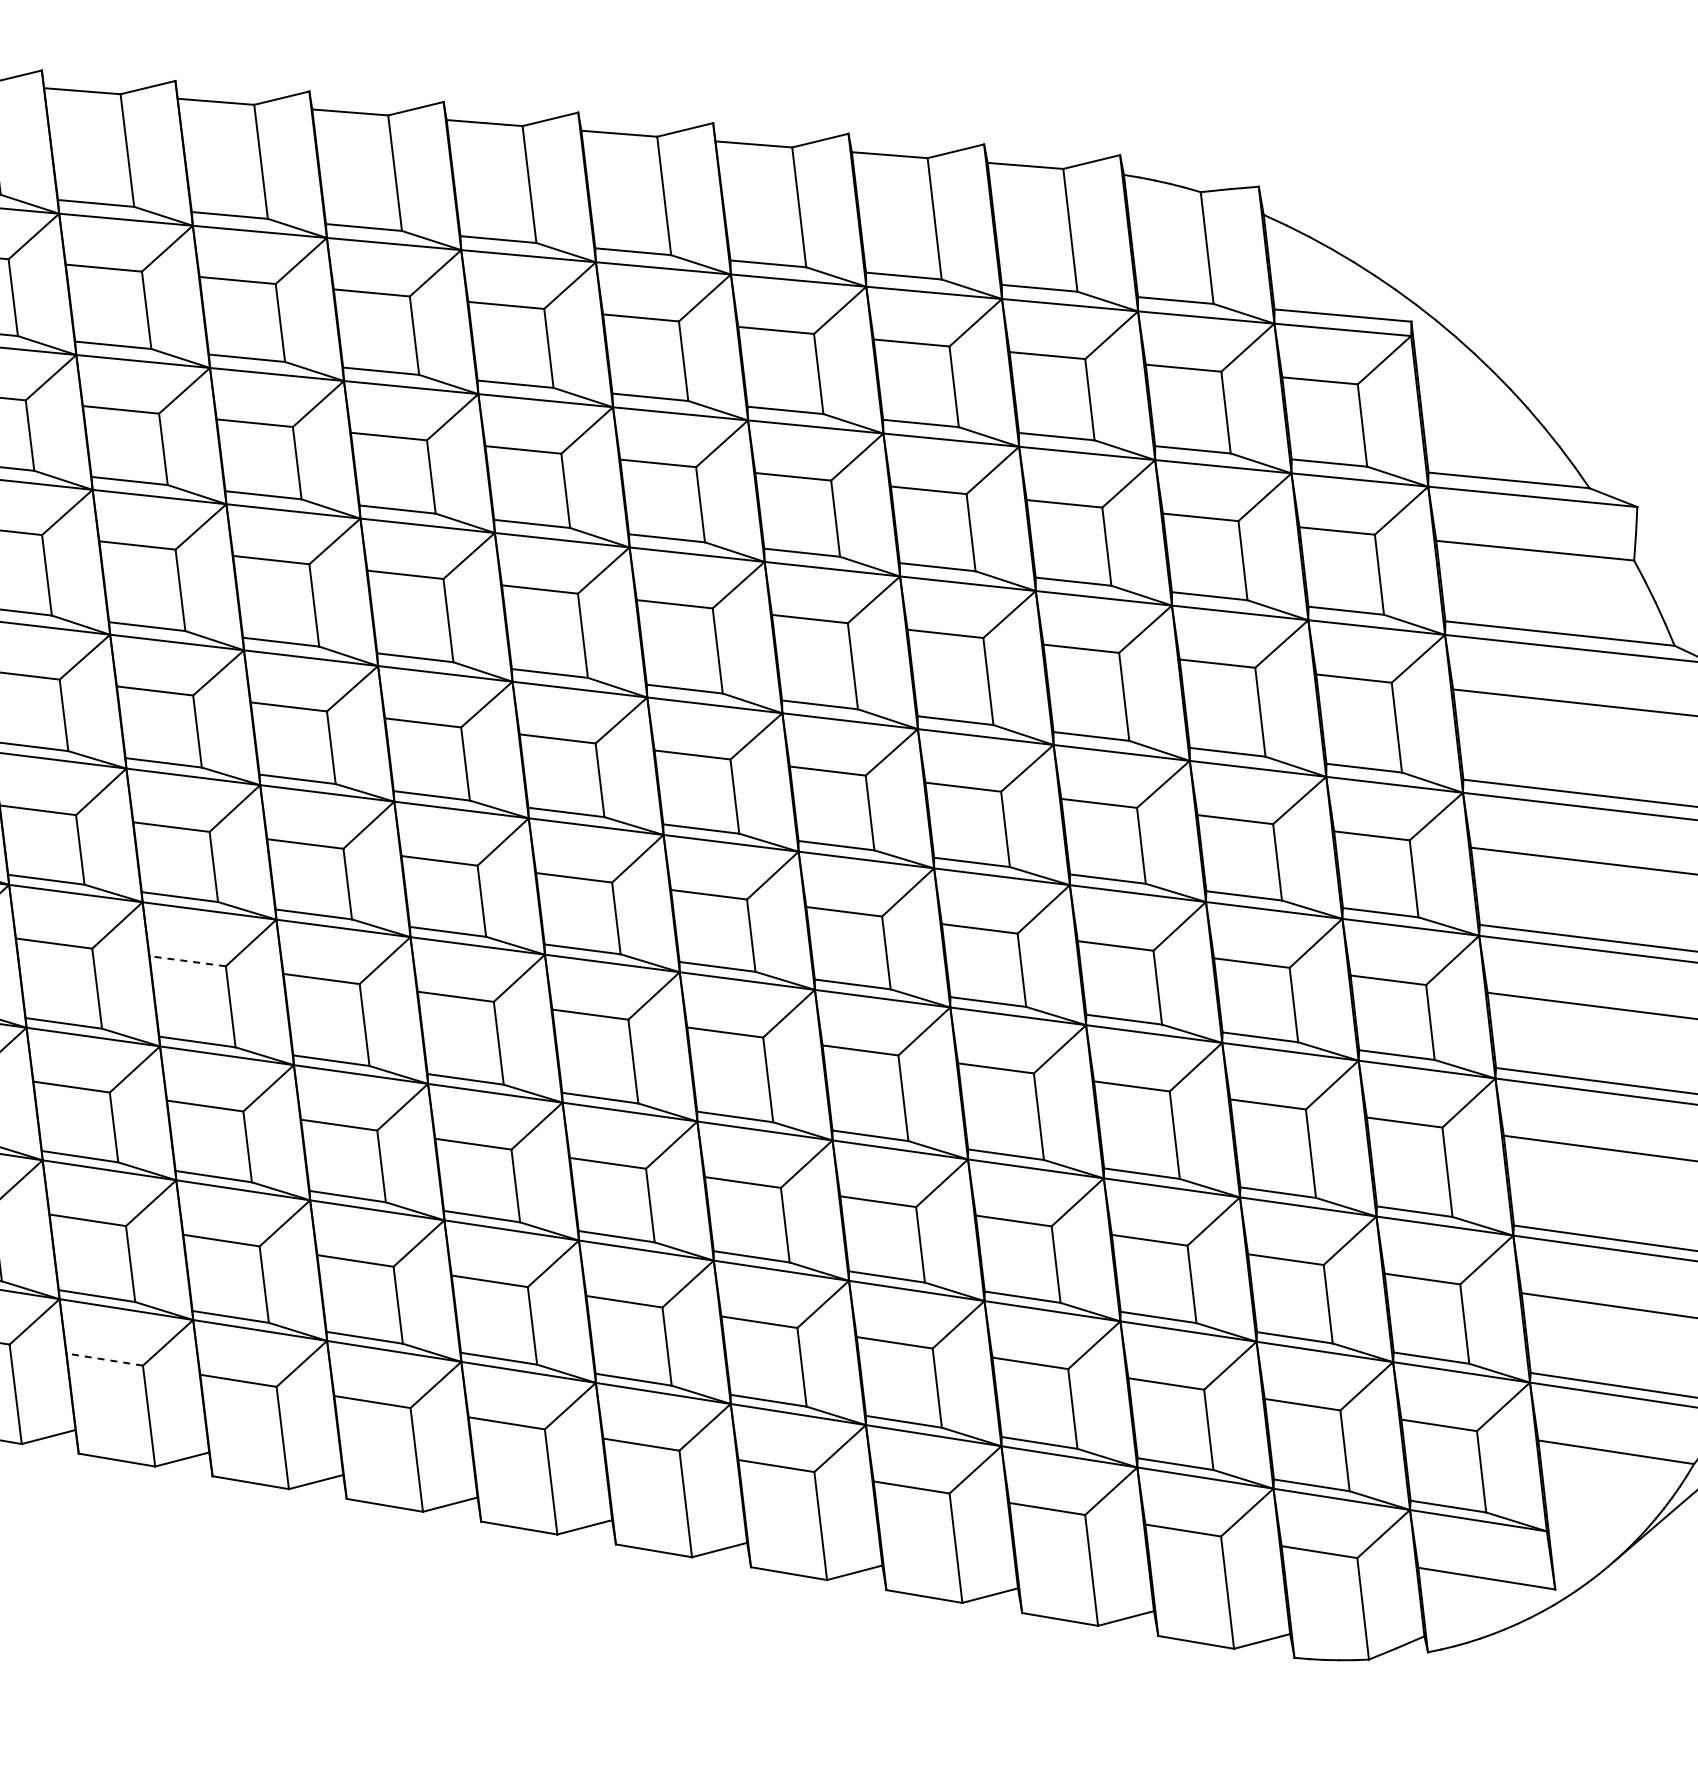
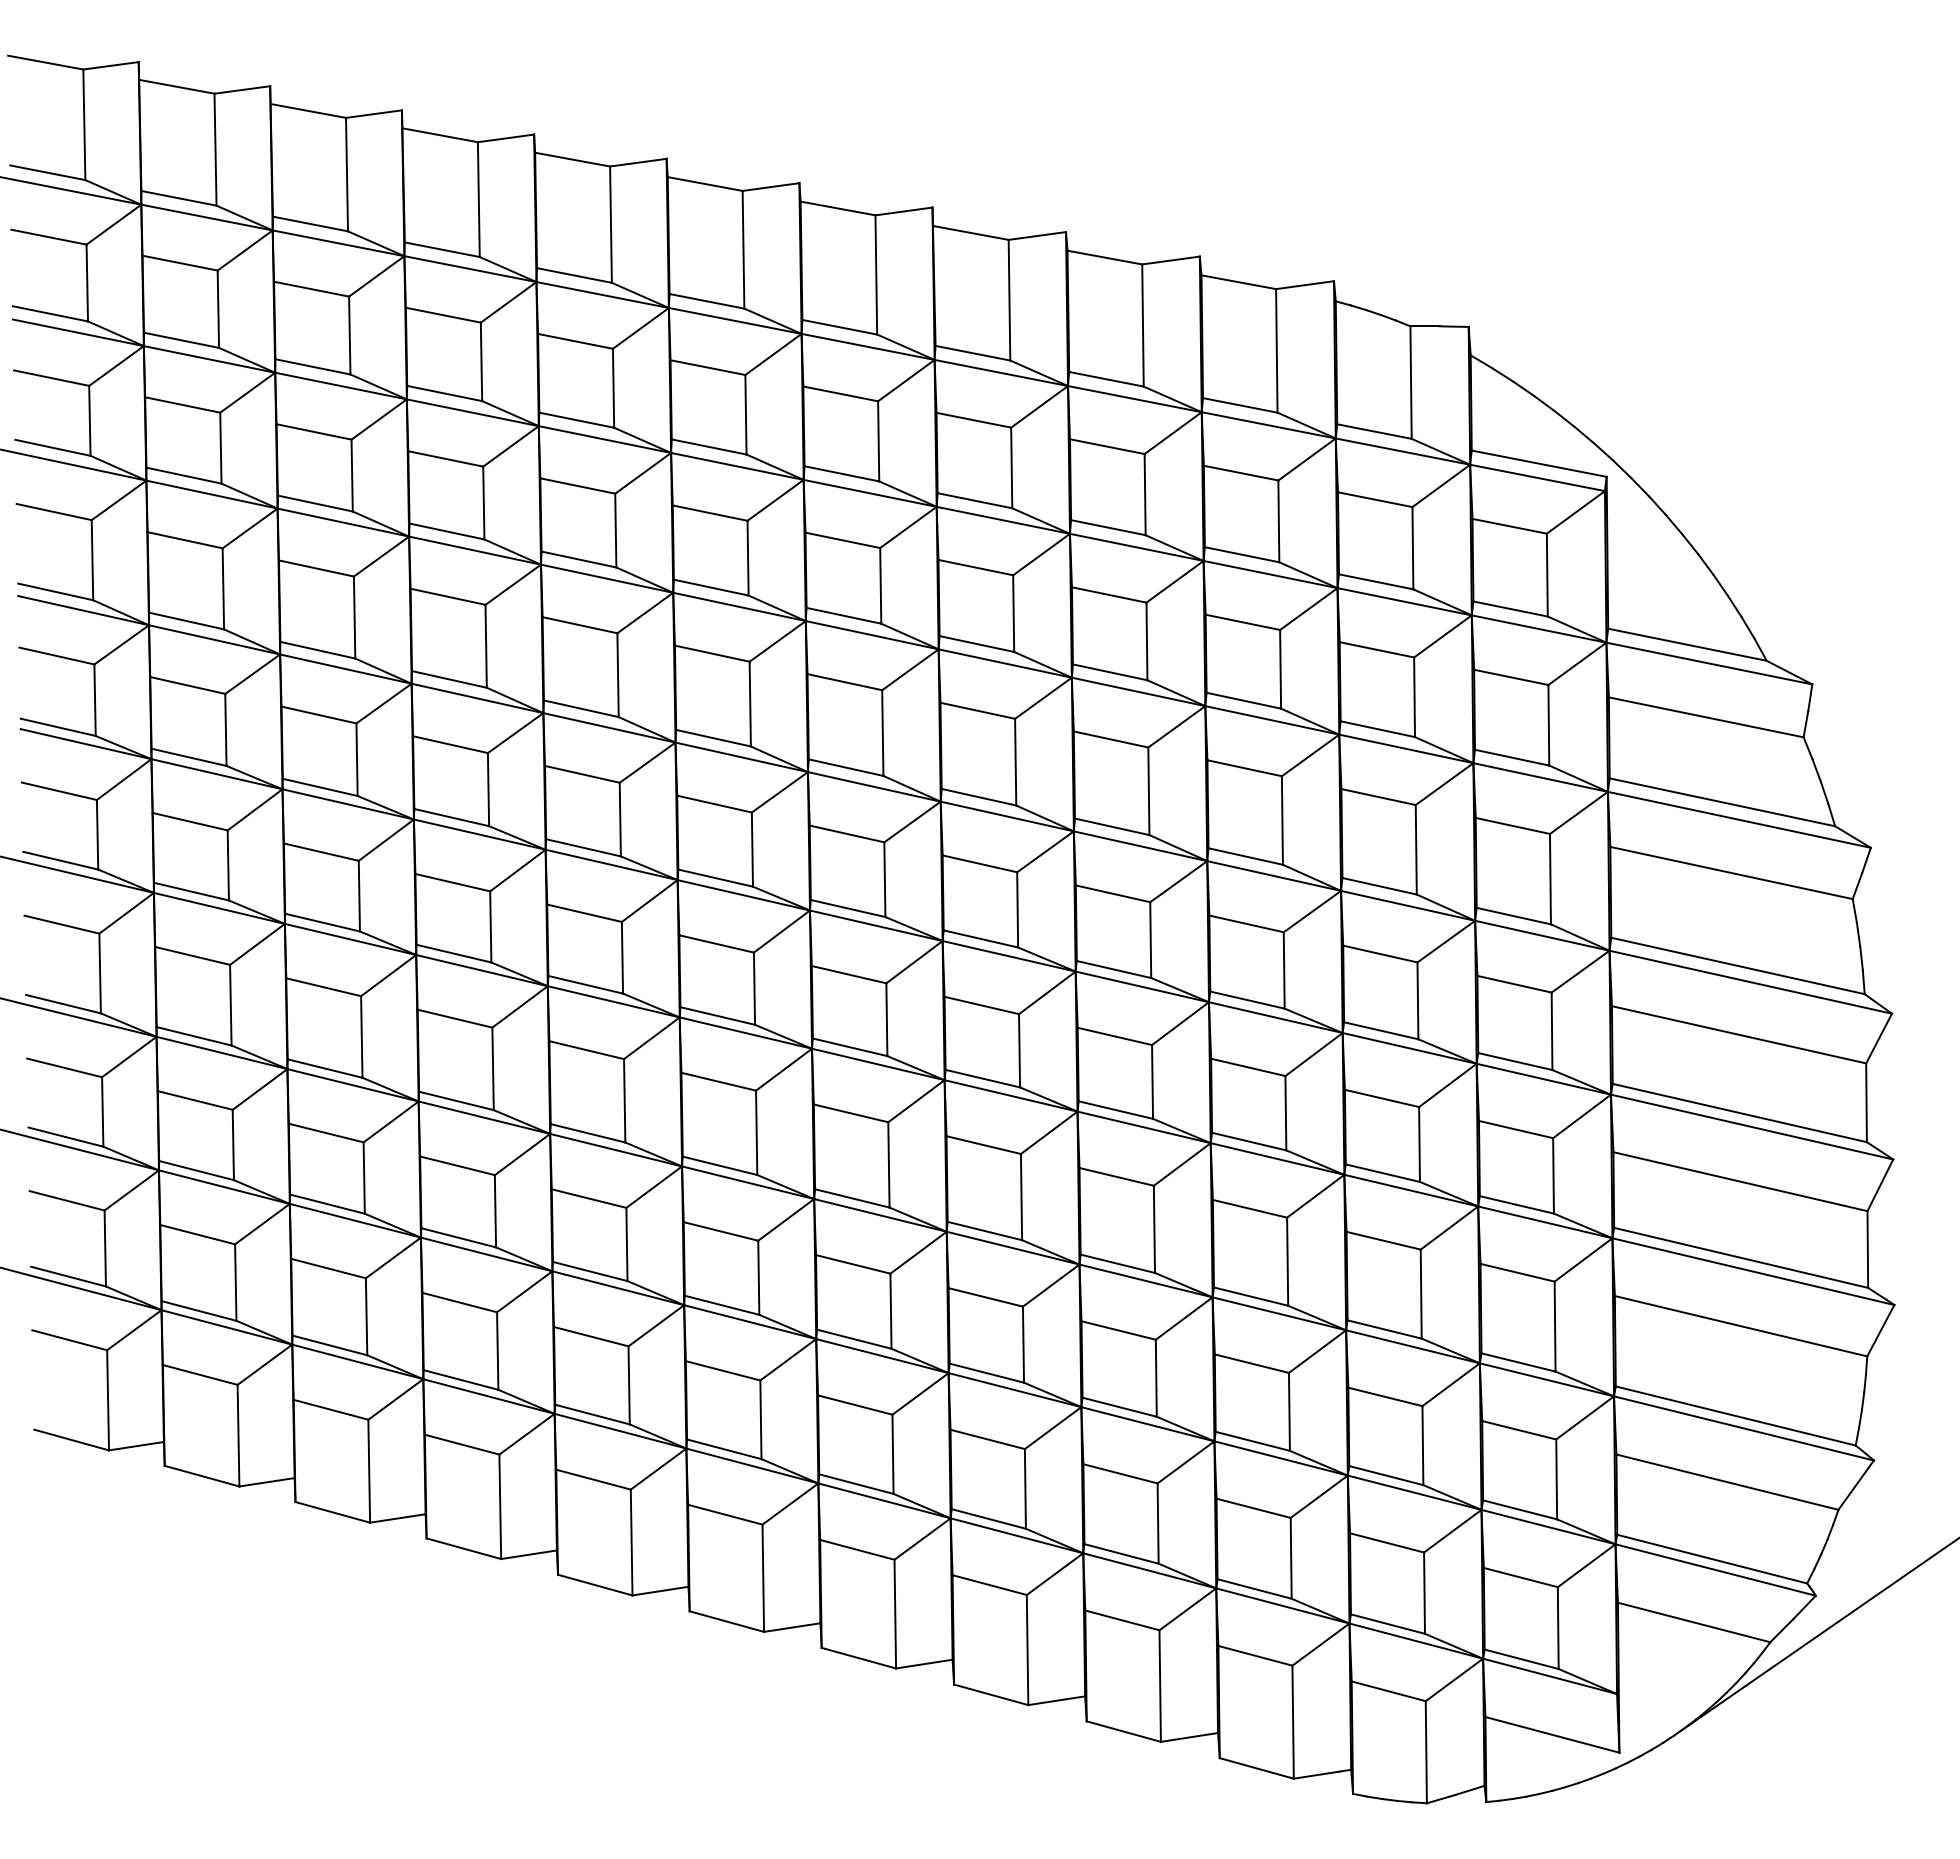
line: (187, 961) -> (323, 987), dashed -> solid
line: (104, 1359) -> (200, 1374), dashed -> solid

